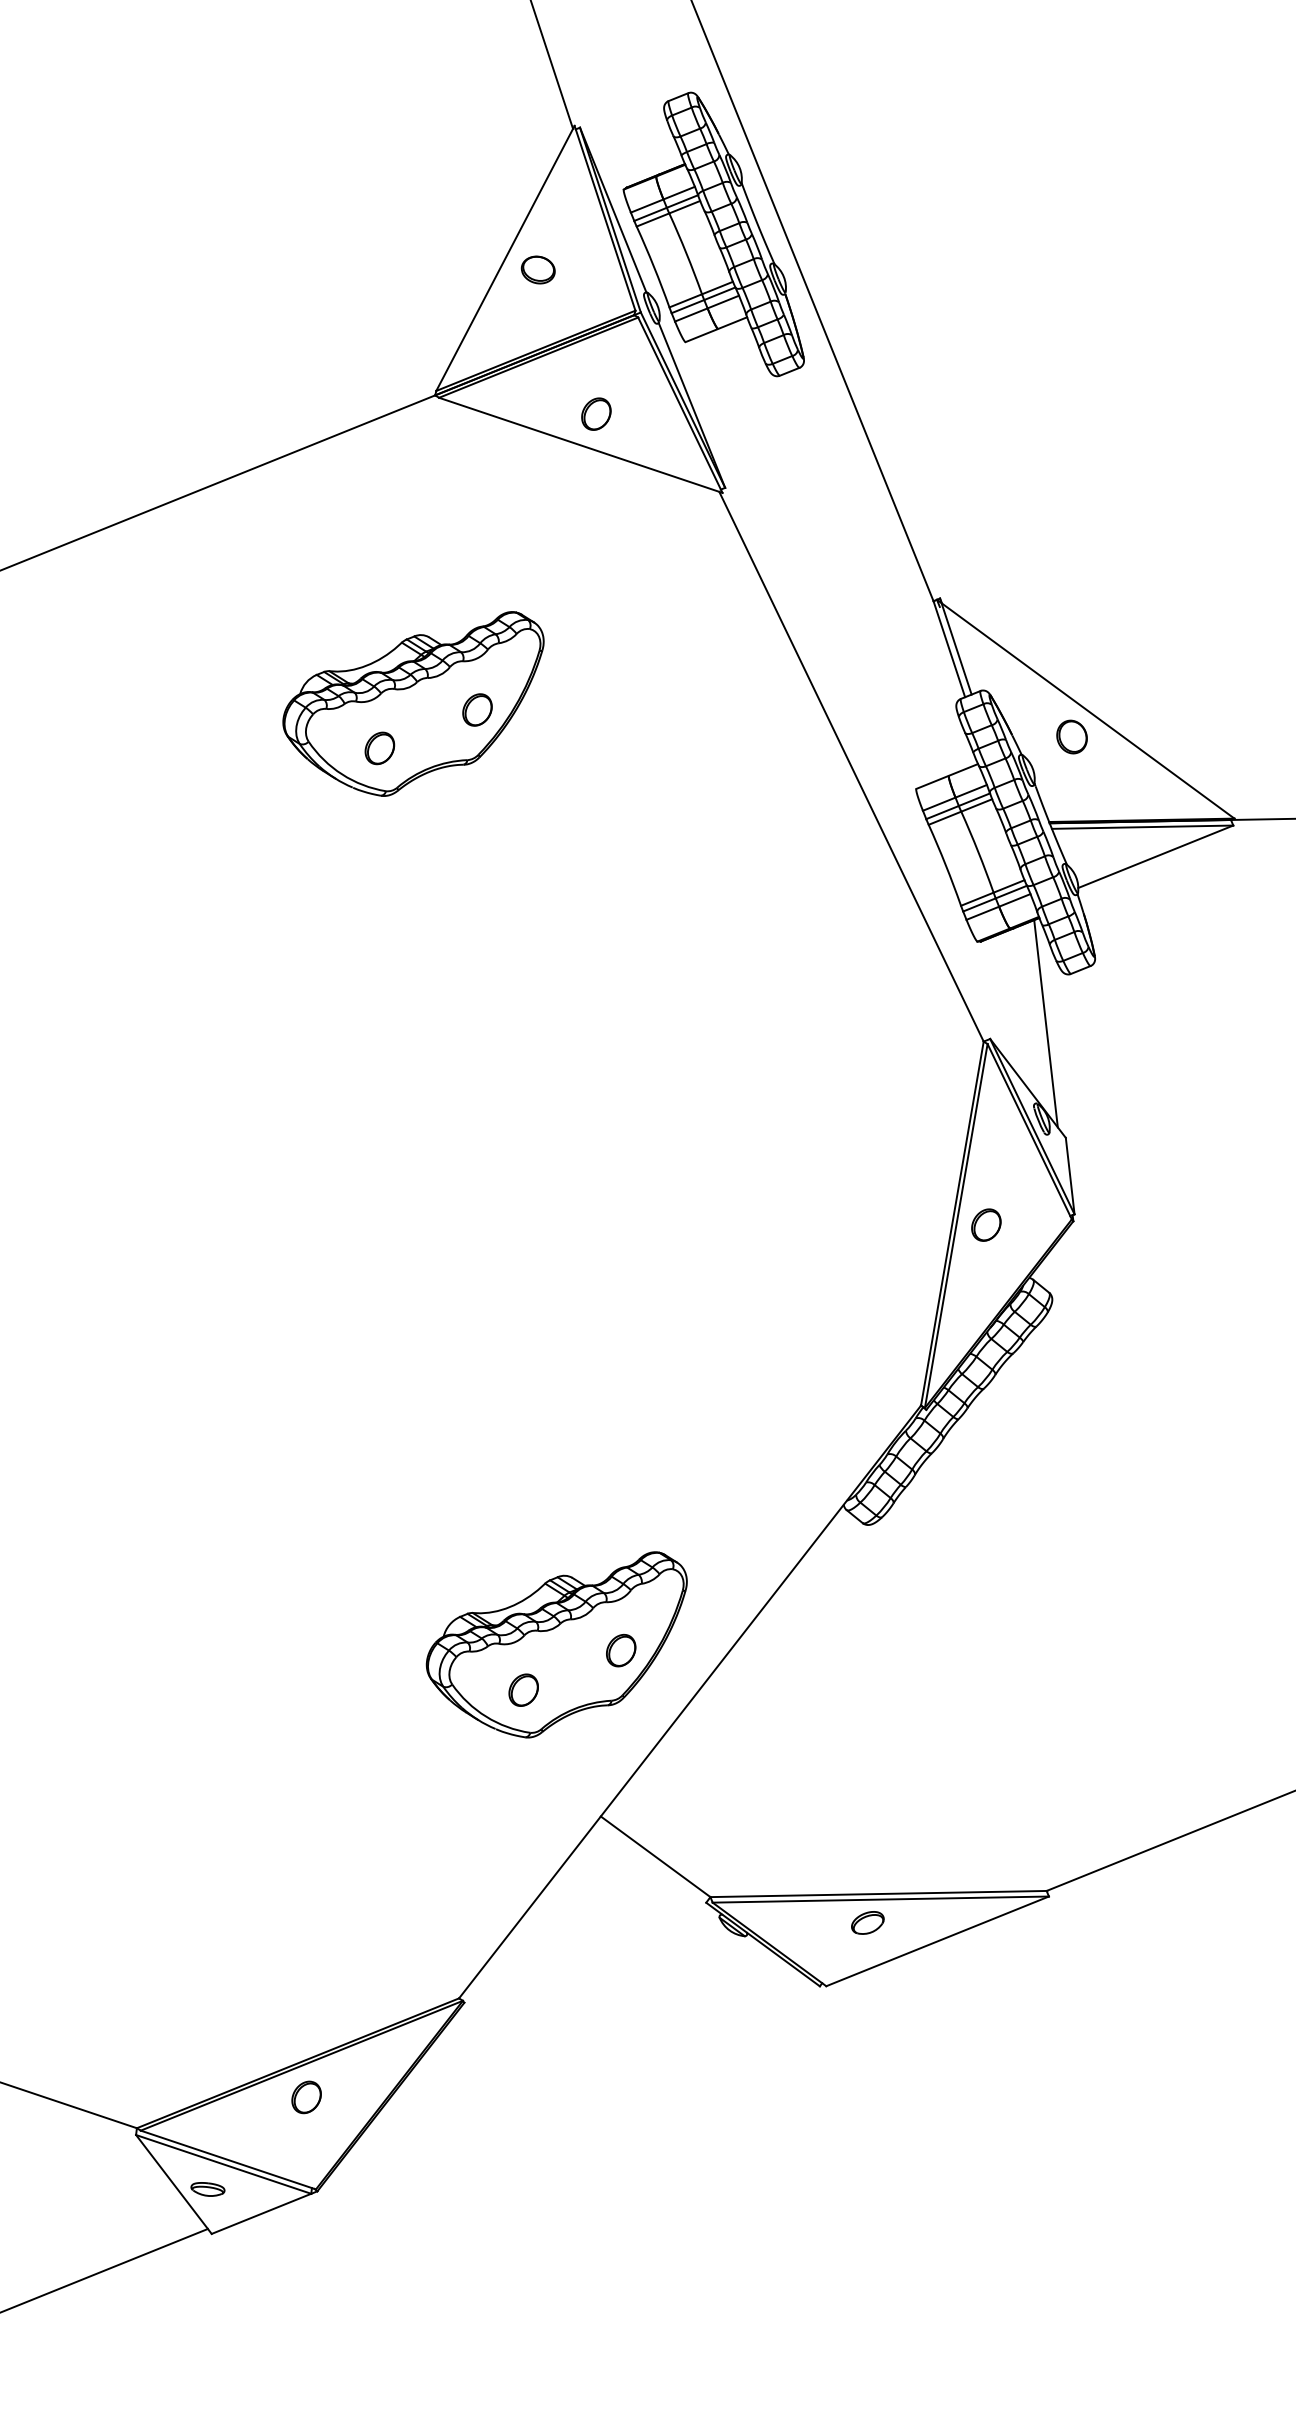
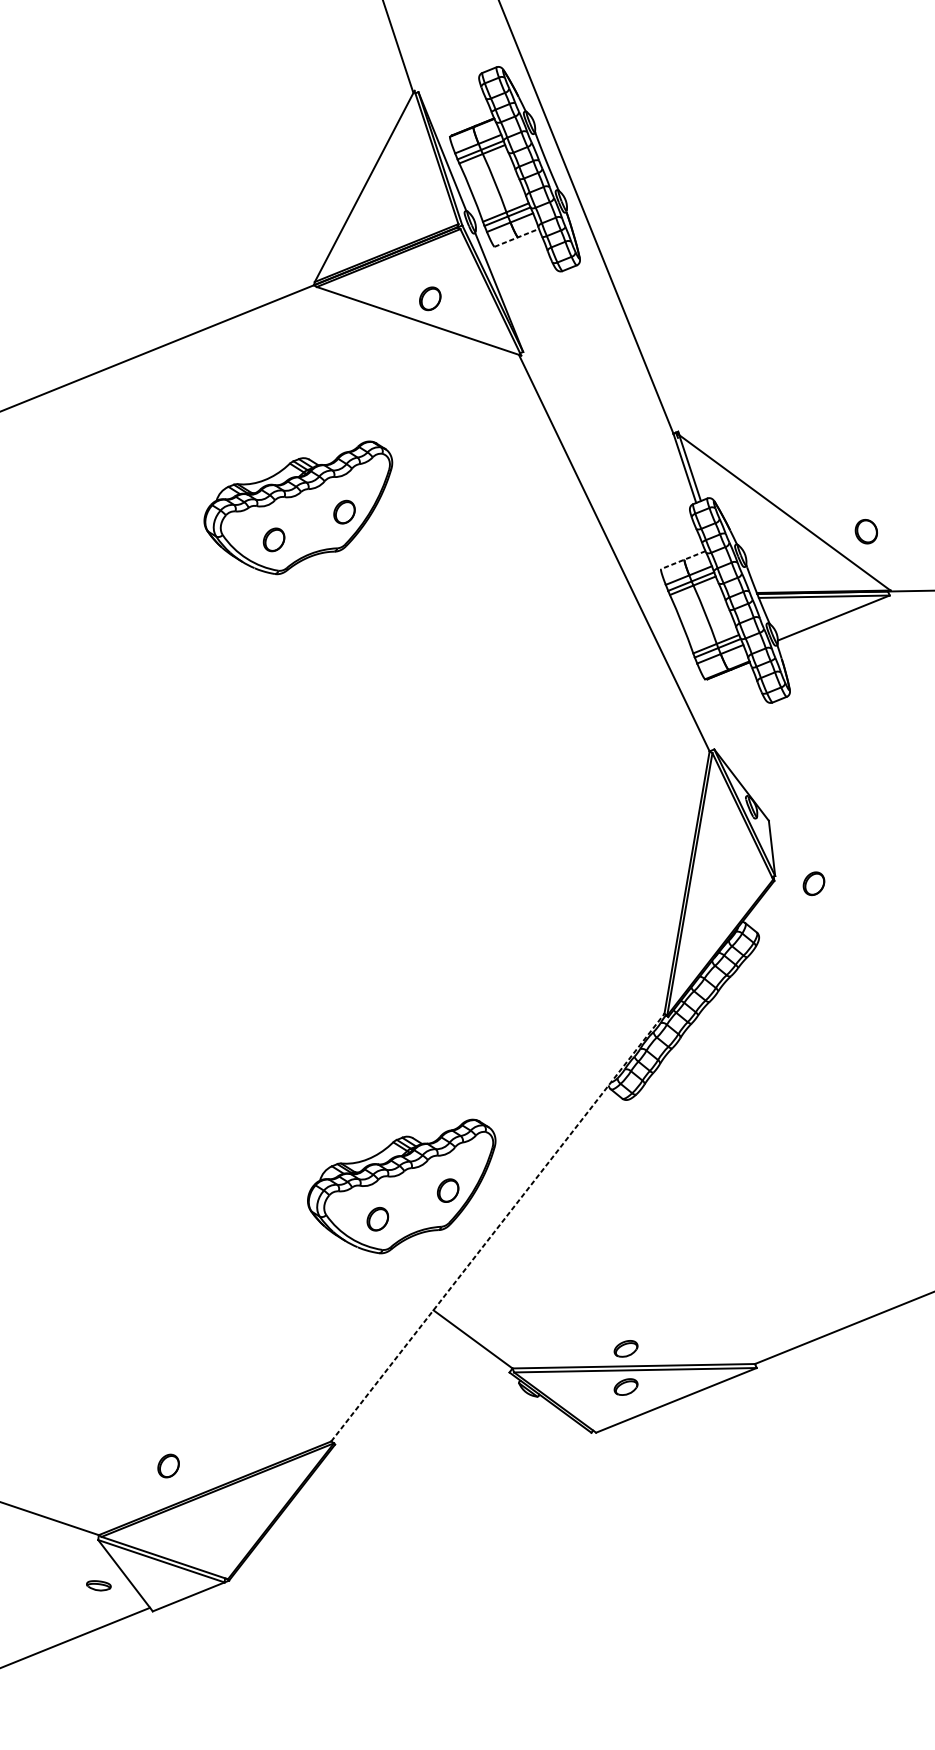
part: (537, 269) -> (387, 194), removed
line: (716, 329) -> (516, 237), solid -> dashed
part: (1071, 736) -> (866, 531), moved
line: (946, 776) -> (682, 560), solid -> dashed
line: (1045, 1023) -> (754, 738), removed
part: (986, 1224) -> (814, 883), moved
line: (690, 1701) -> (498, 1227), solid -> dashed
part: (867, 1869) -> (625, 1348), added
part: (306, 2097) -> (168, 1466), moved
part: (207, 2189) -> (98, 1585), moved

